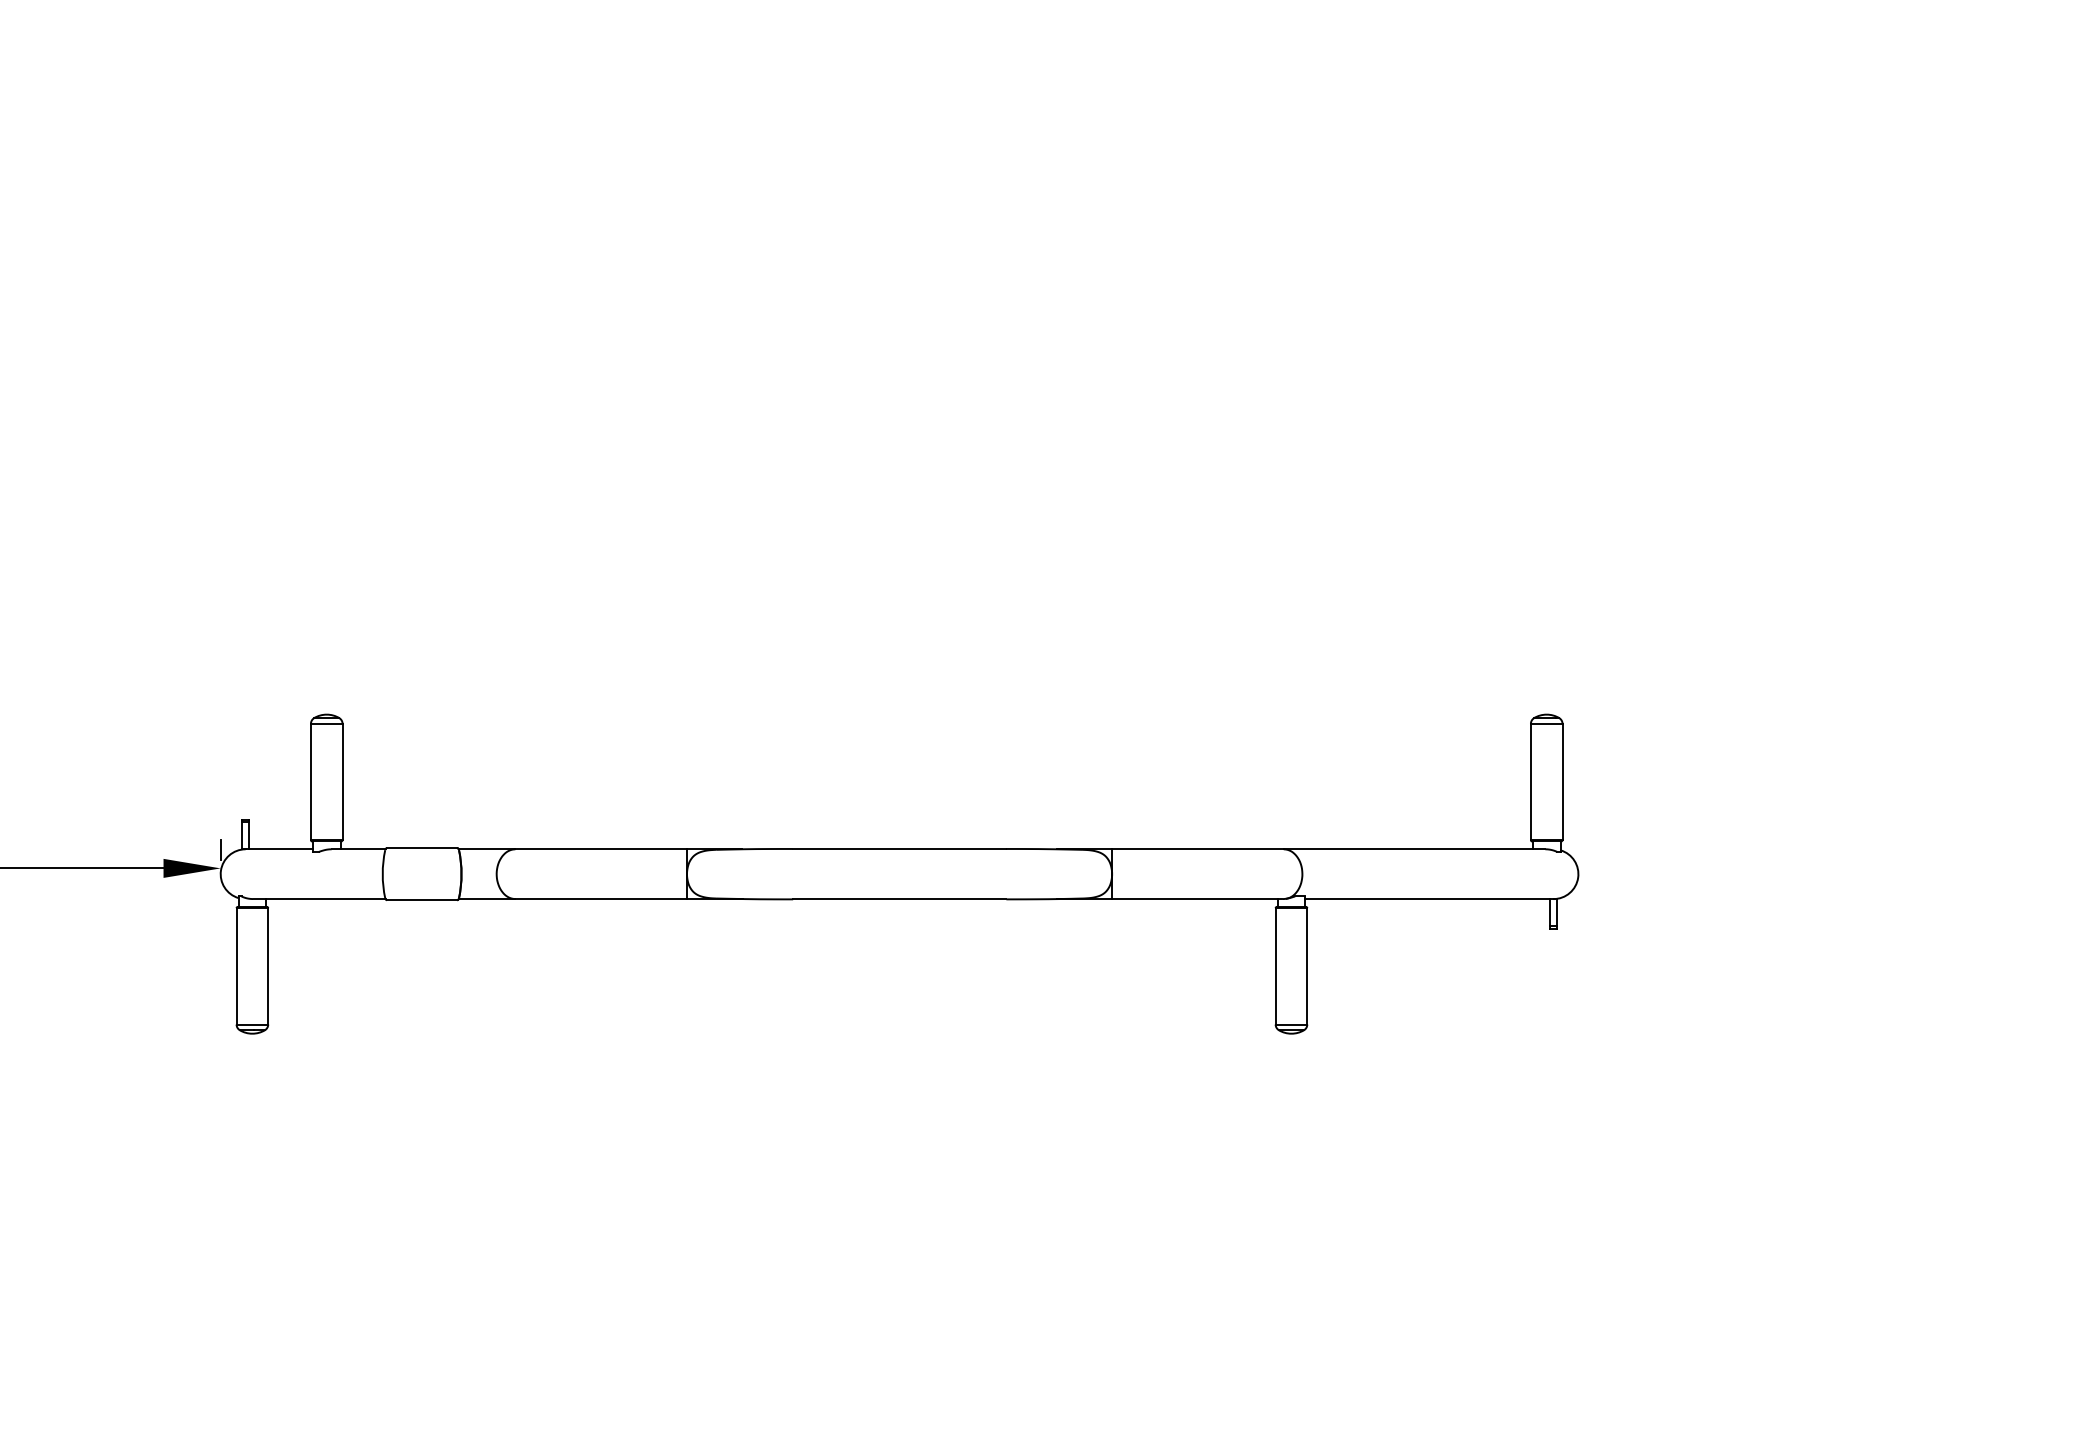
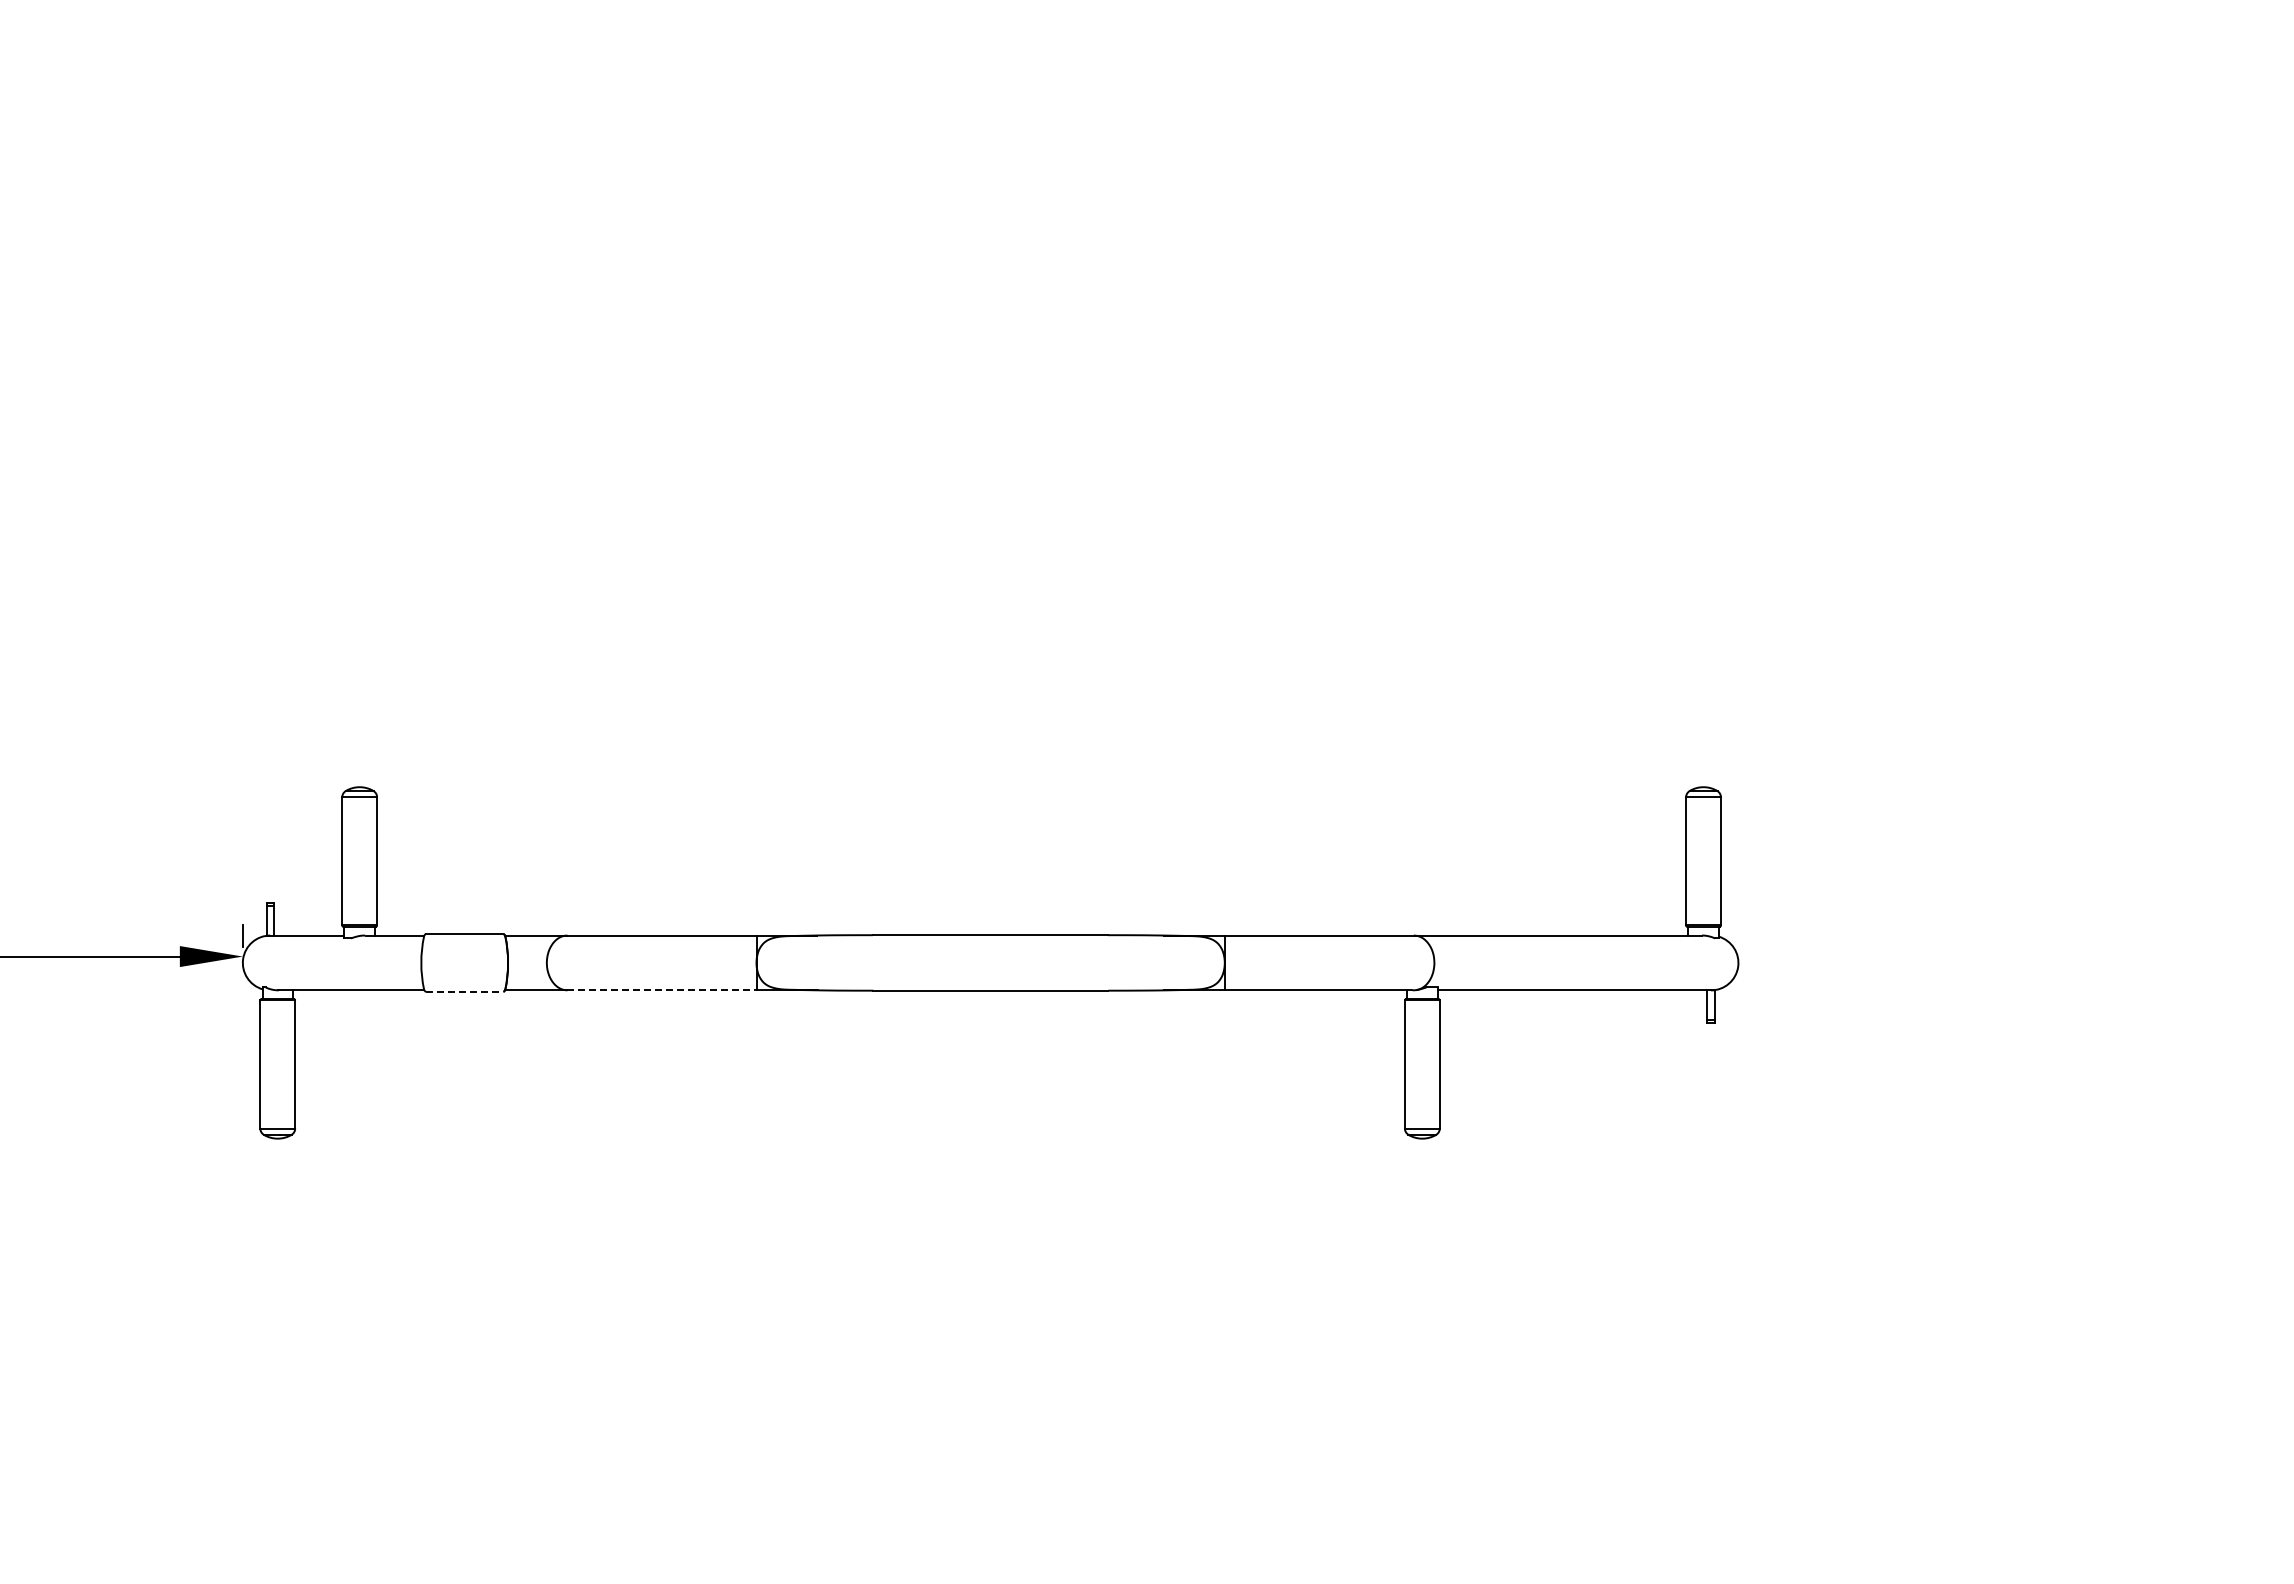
line: (600, 899) -> (661, 990), solid -> dashed
line: (421, 900) -> (464, 991), solid -> dashed

